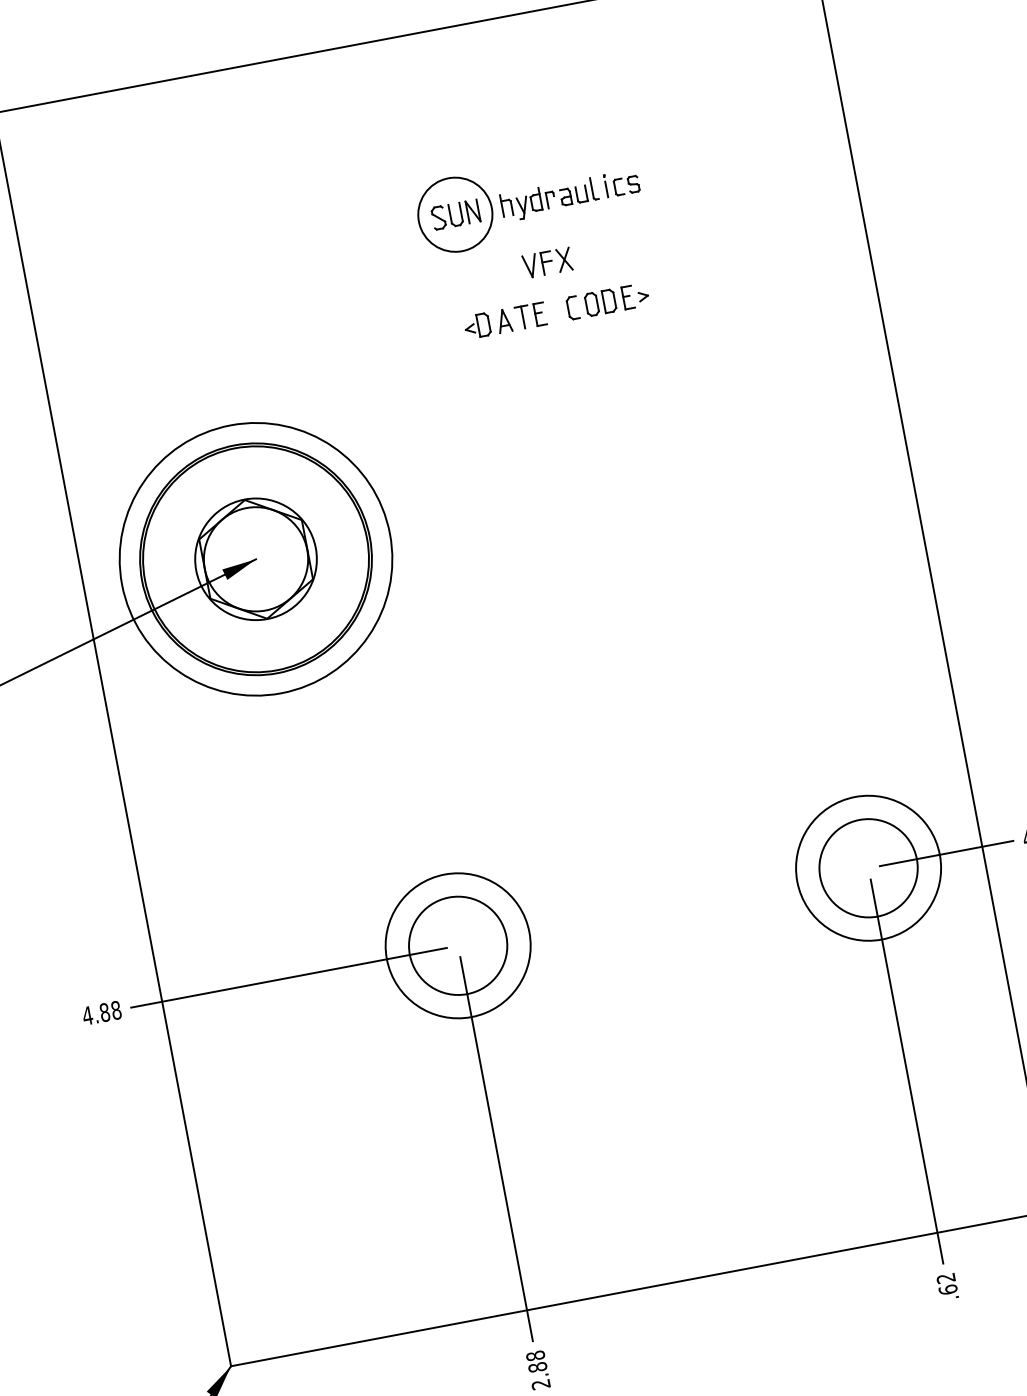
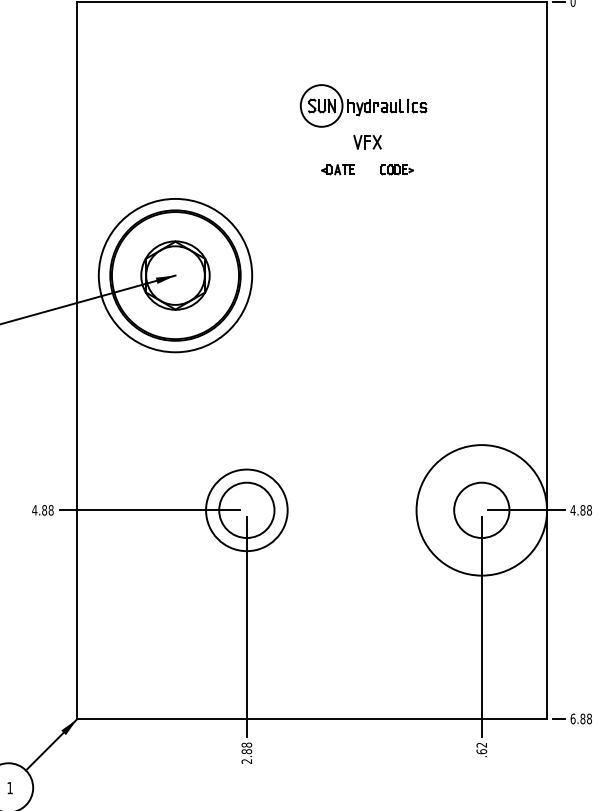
part: (607, 301) -> (396, 169), size x0.7
part: (503, 320) -> (337, 169), size x0.7
circle: (868, 868) -> (481, 510), size x1.6

